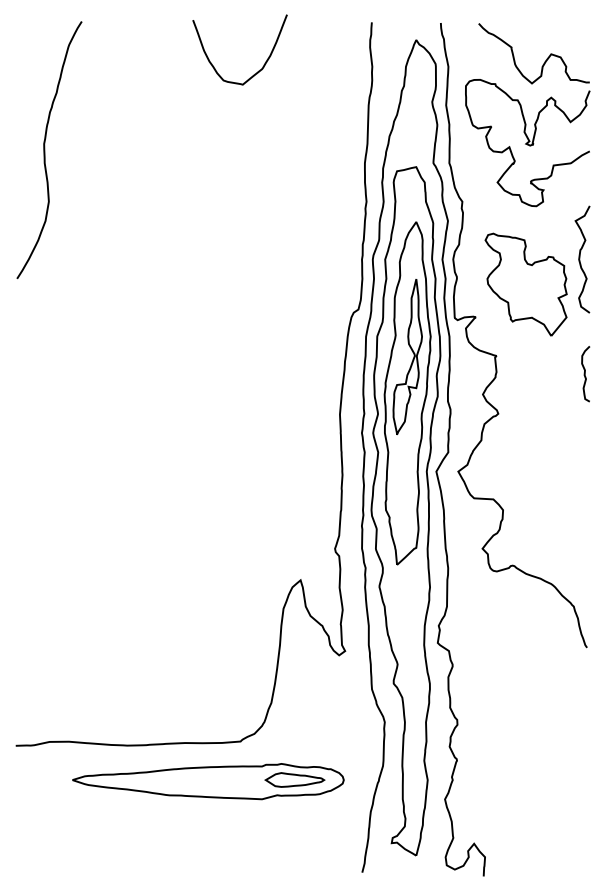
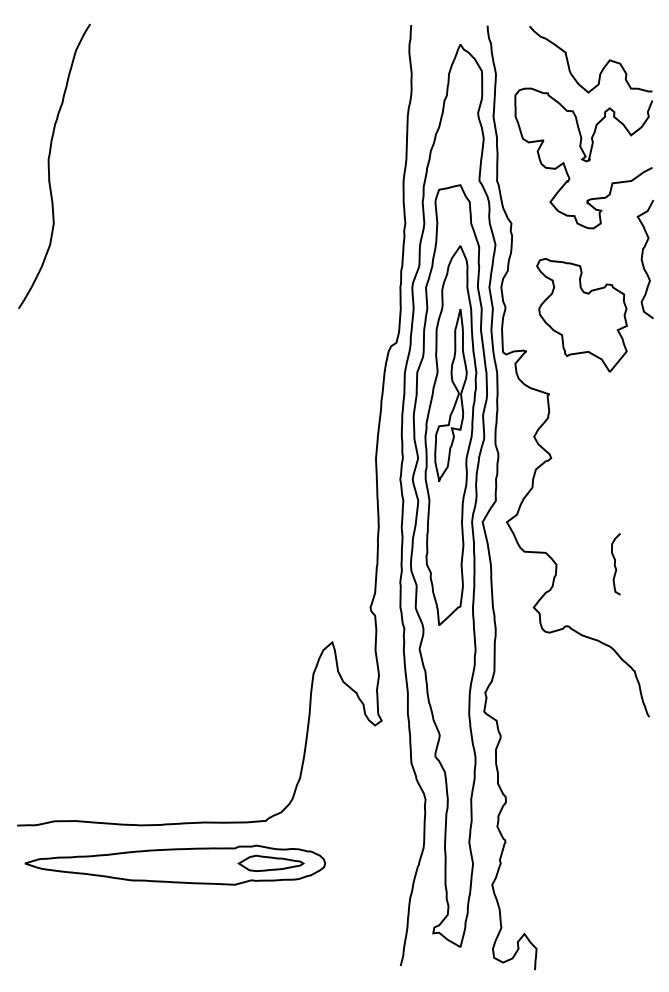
curve: (258, 70) -> (285, 78), removed
curve: (580, 261) -> (643, 261), moved
curve: (585, 374) -> (615, 564), moved
part: (208, 780) -> (175, 864), moved

